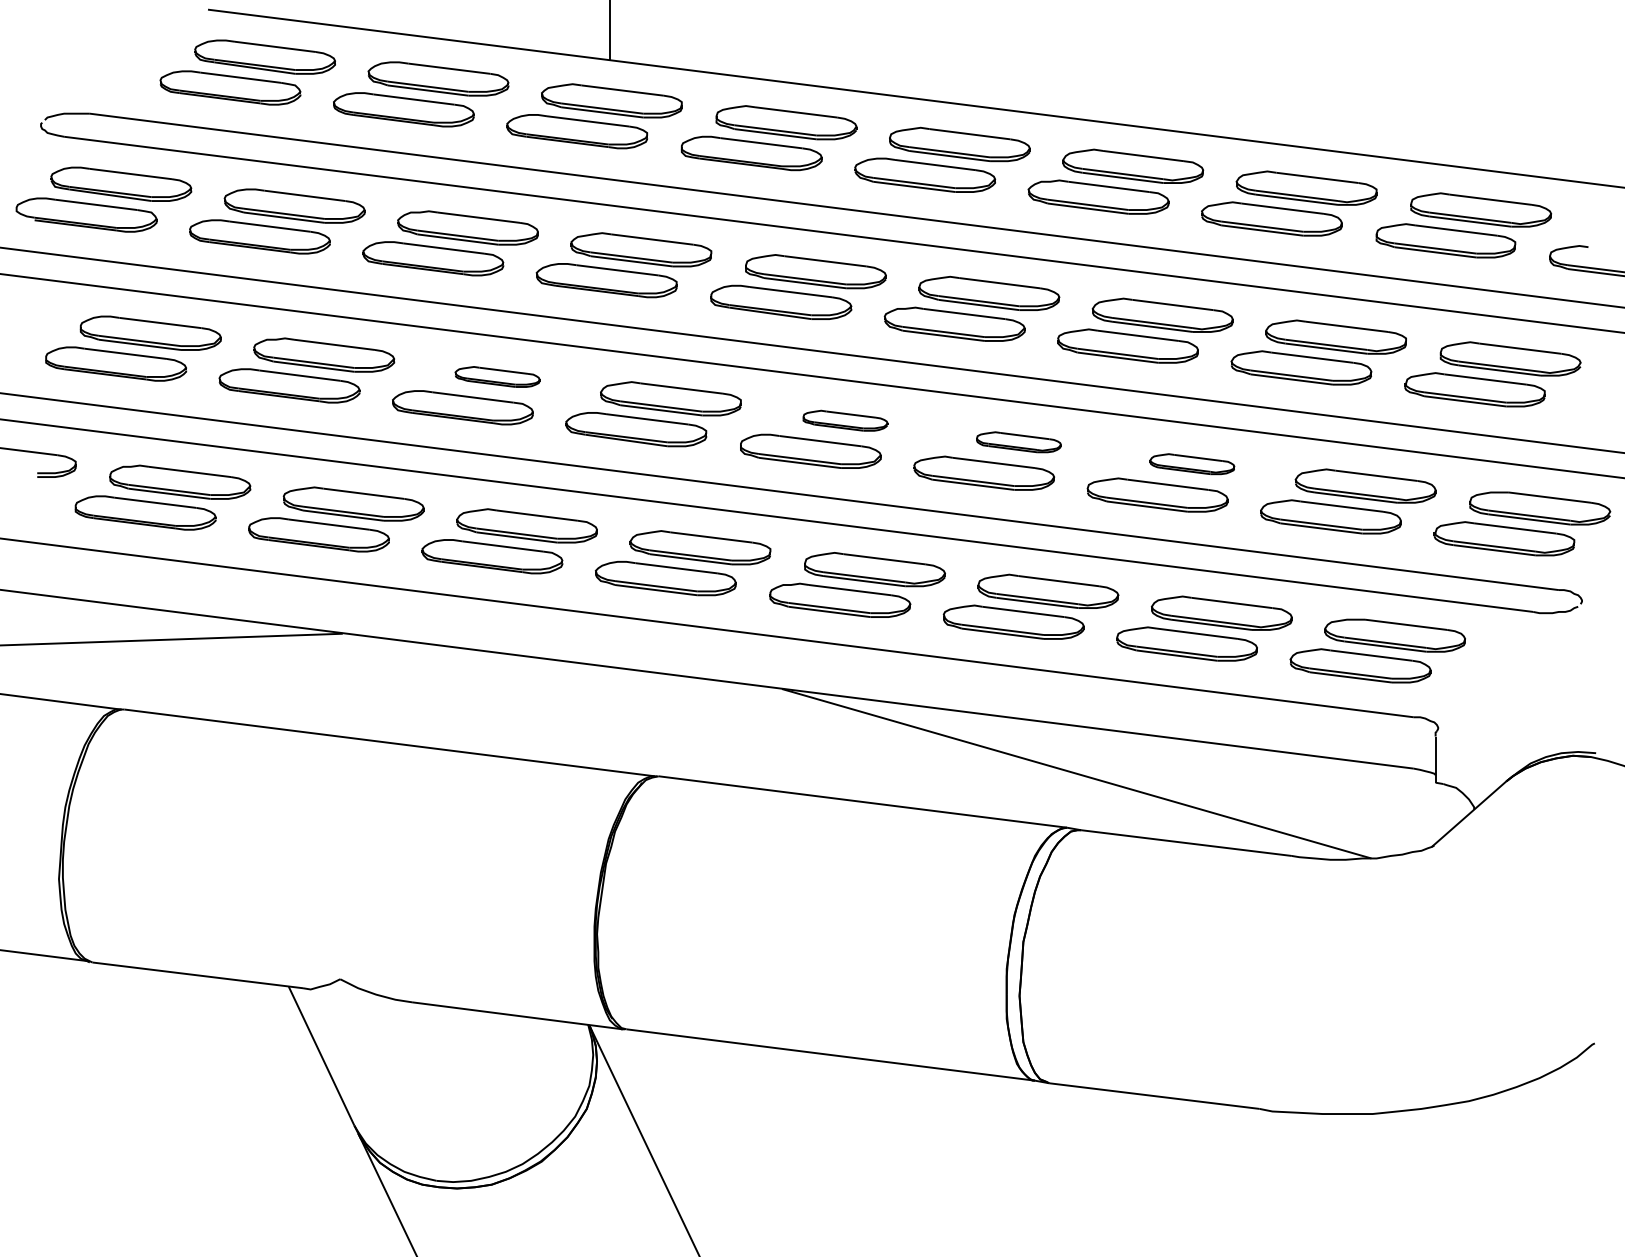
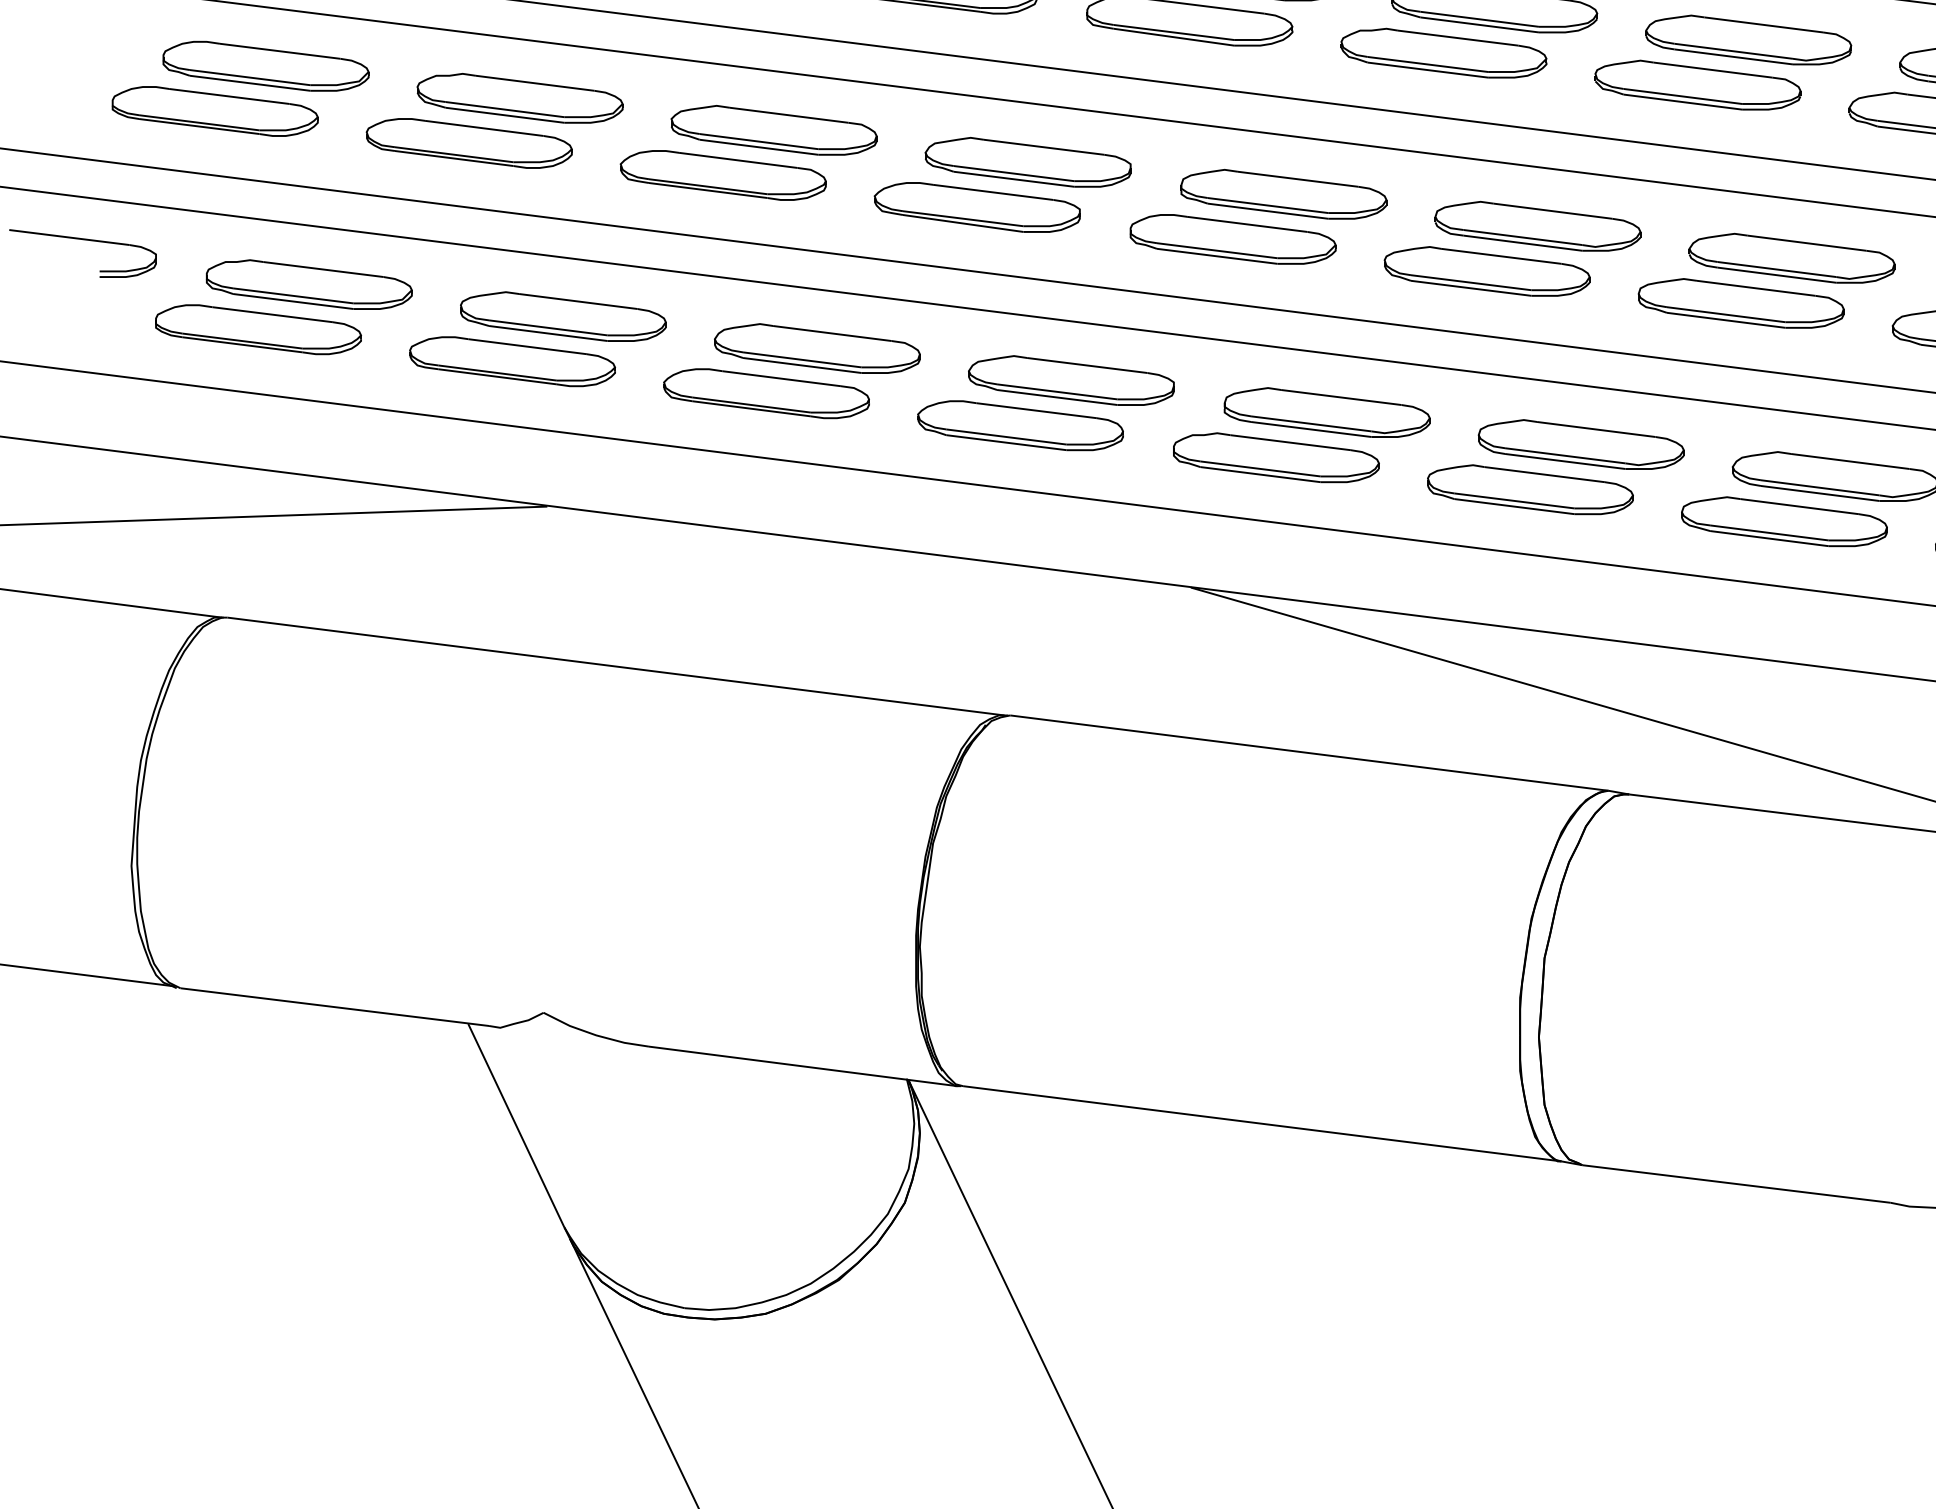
part: (497, 376) -> (774, 129), size x1.67
part: (845, 420) -> (1283, 194), size x1.67
part: (1018, 441) -> (1537, 224), size x1.67
part: (1192, 463) -> (1792, 257), size x1.67

